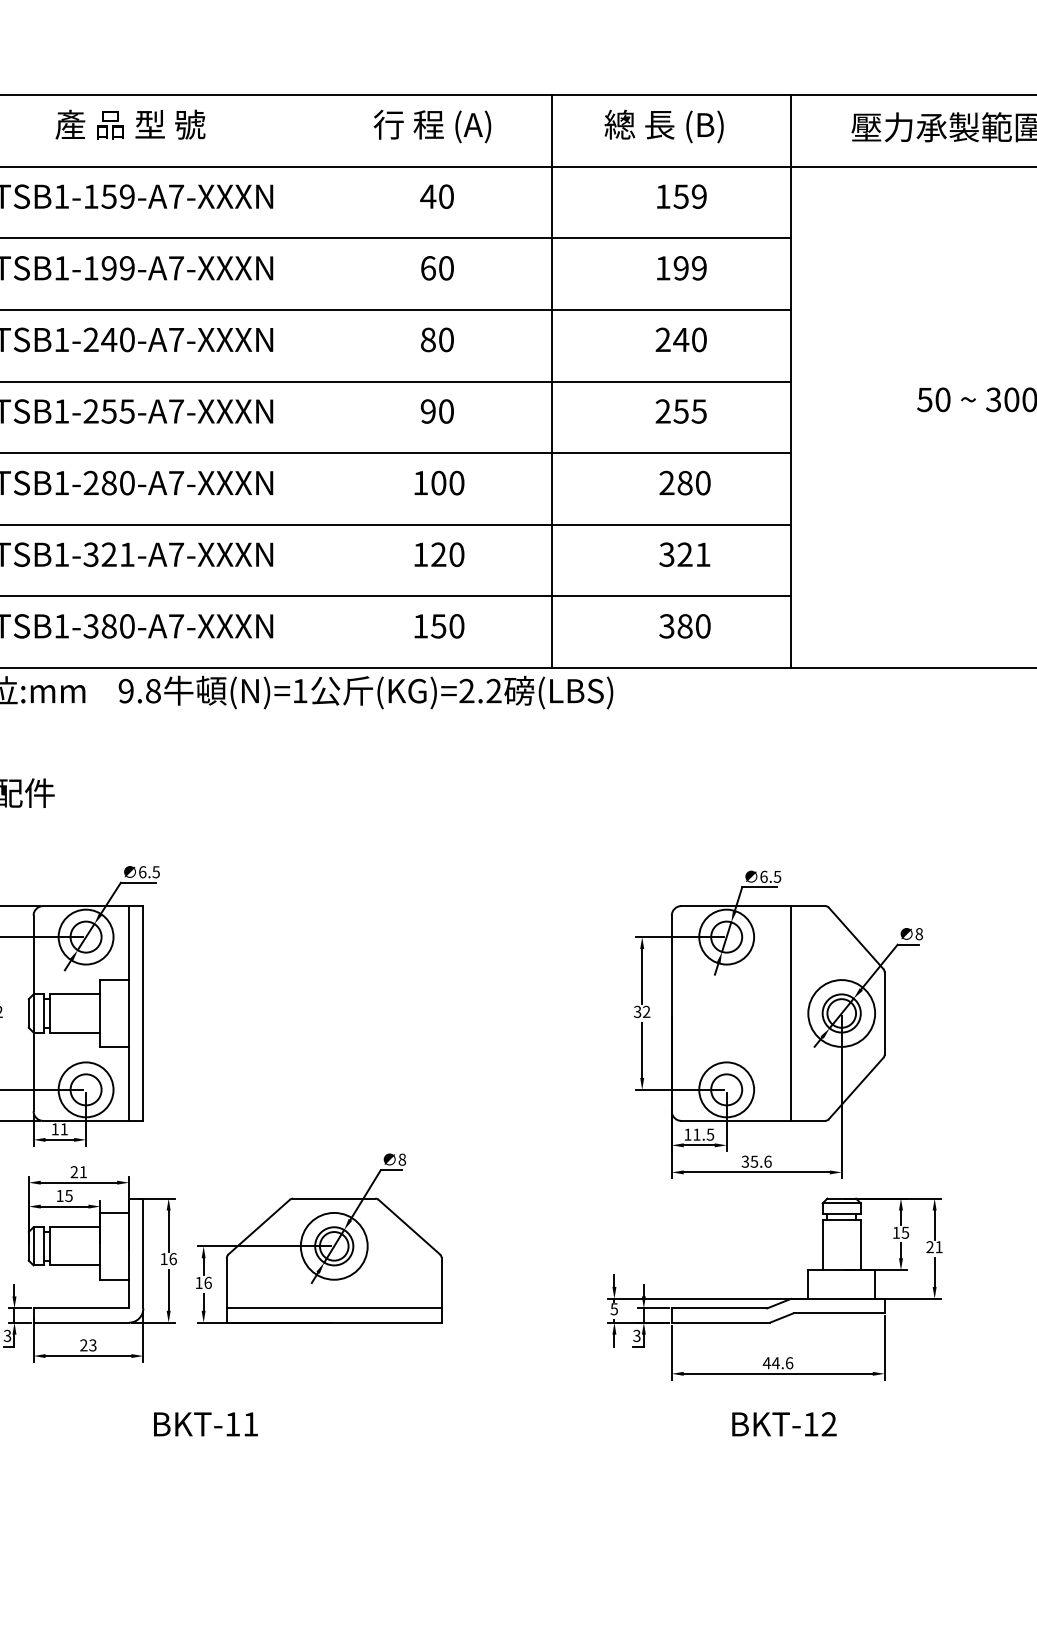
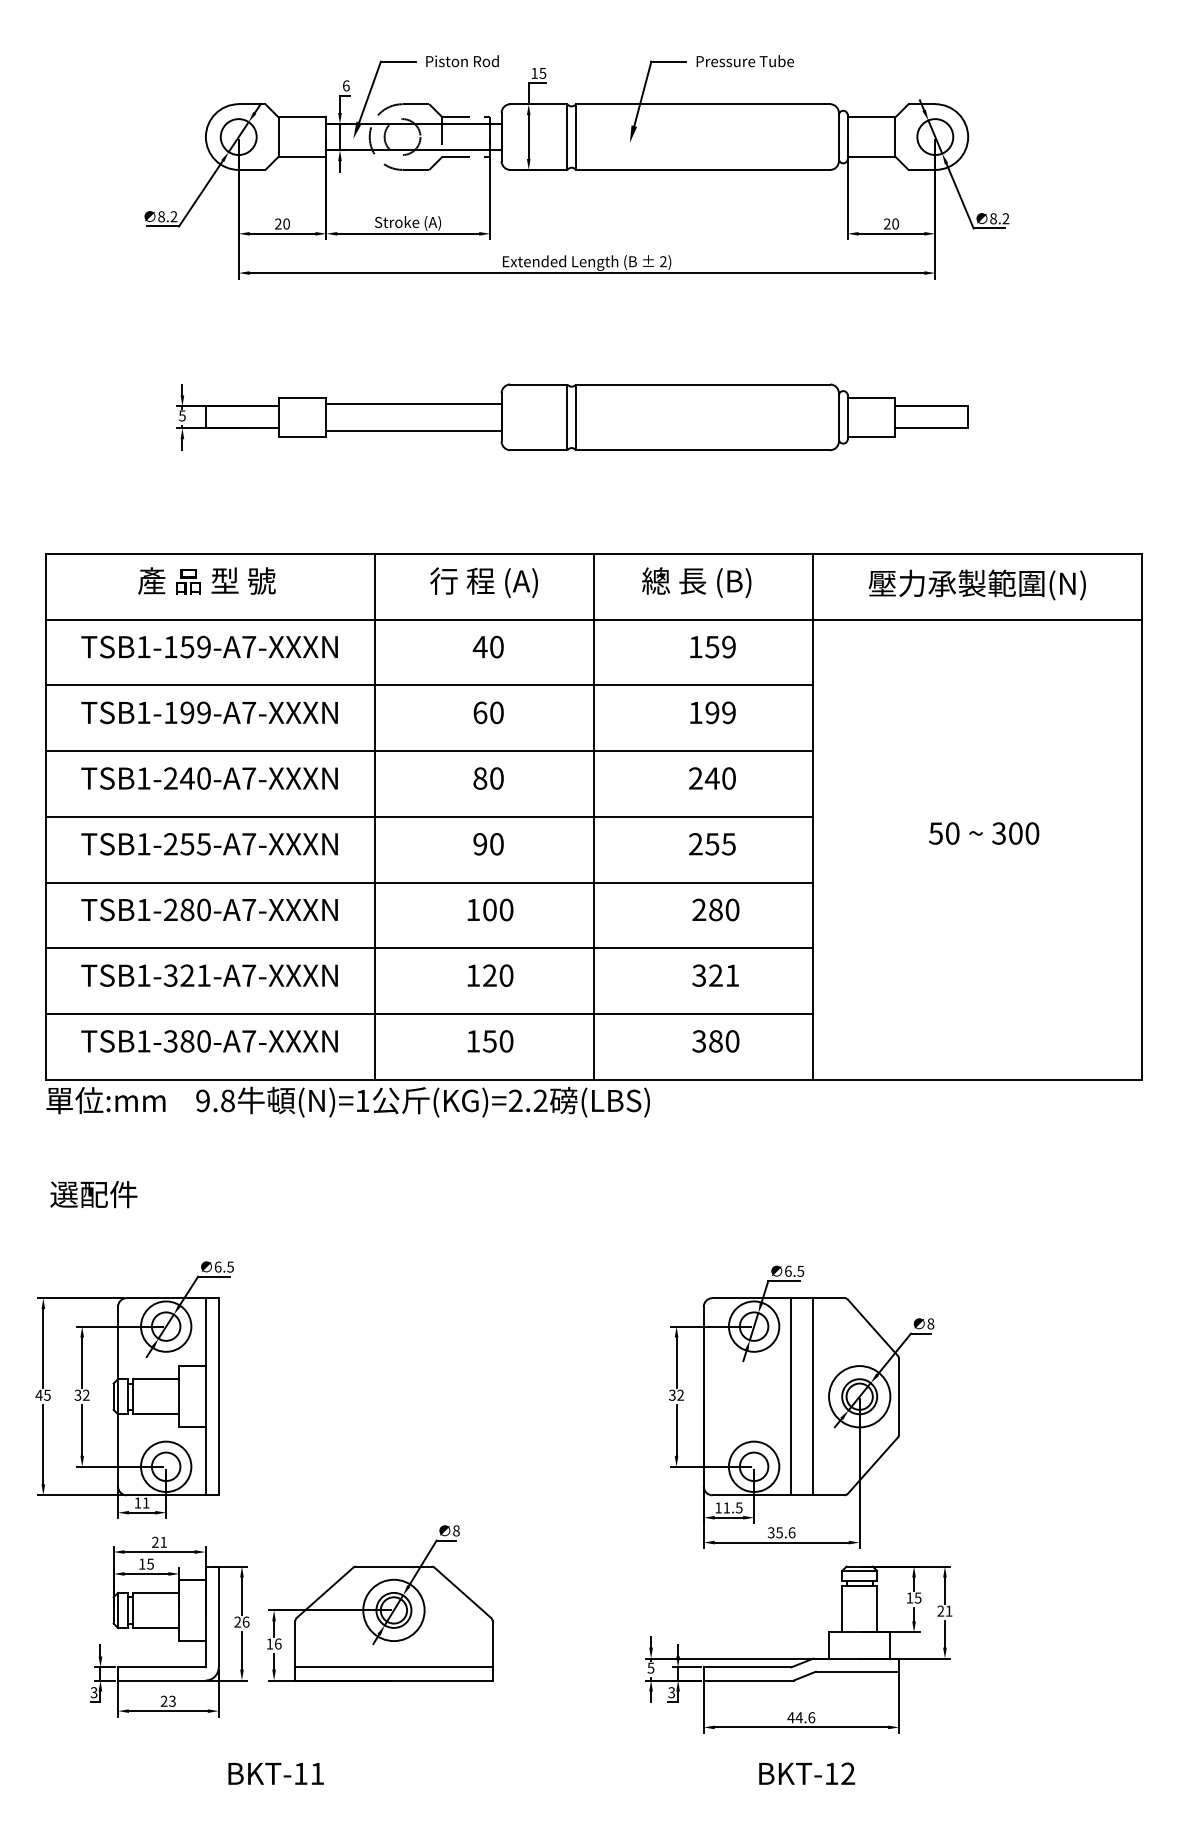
line: (313, 381) -> (374, 816), added
line: (767, 1013) -> (791, 1396), added
text: (163, 1258) -> (237, 1621), 16 -> 26

